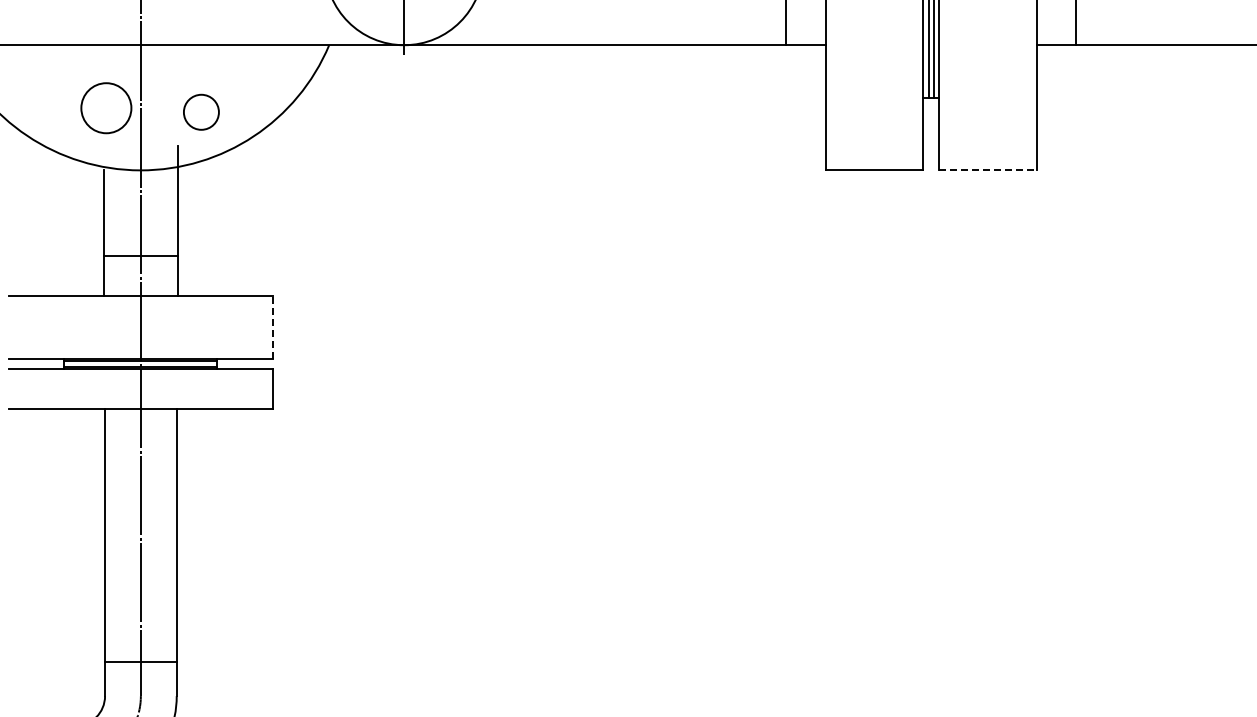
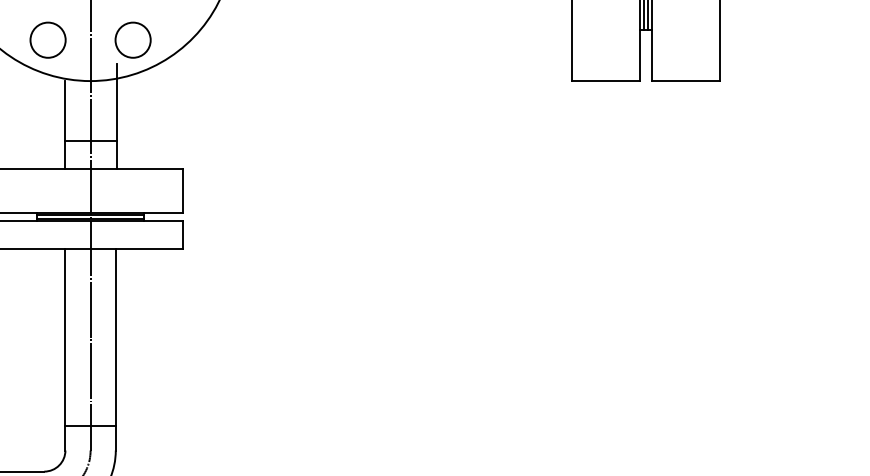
circle: (106, 108) -> (48, 40), moved
circle: (201, 112) -> (133, 40), size x1.43
line: (987, 170) -> (685, 81), dashed -> solid
line: (272, 327) -> (183, 191), dashed -> solid

